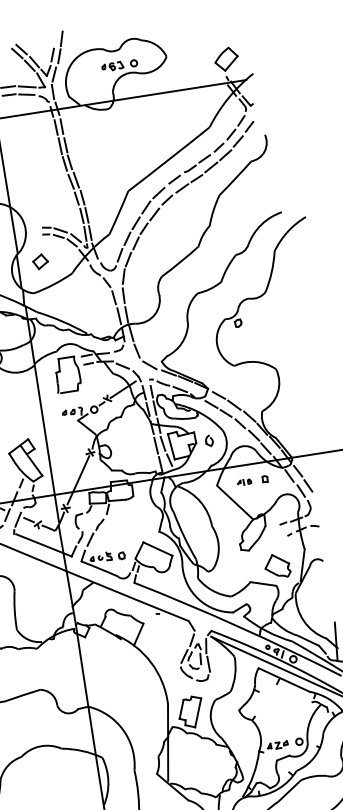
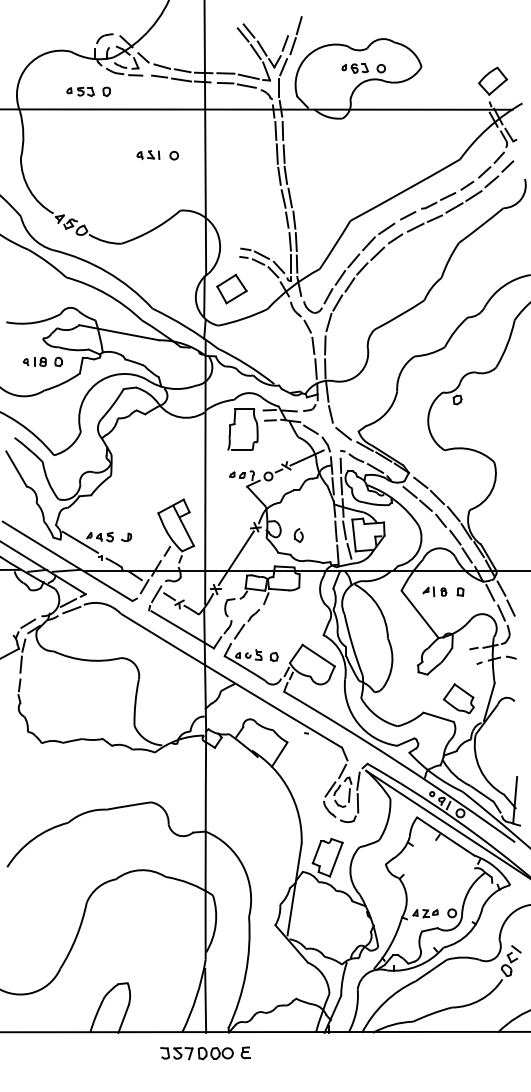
part: (40, 261) -> (231, 288), size x1.67
part: (209, 440) -> (298, 535), moved
part: (243, 482) -> (434, 591), size x1.43

